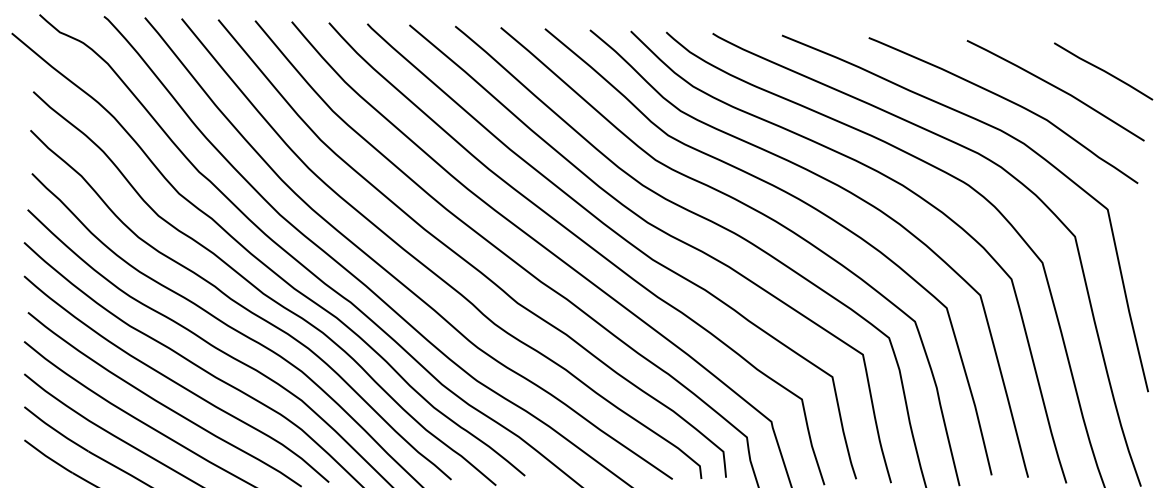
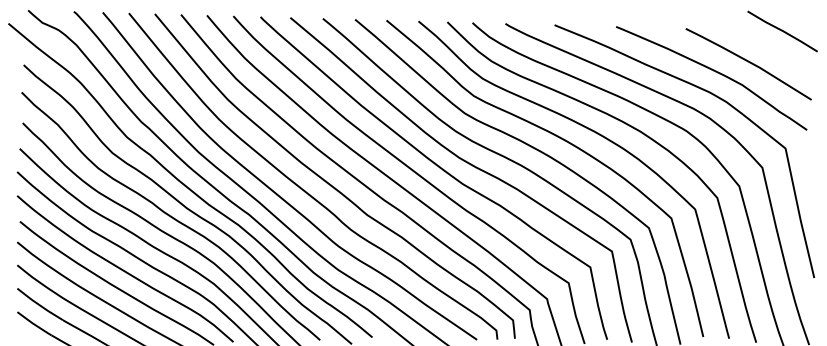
curve: (1103, 71) -> (782, 31), moved

